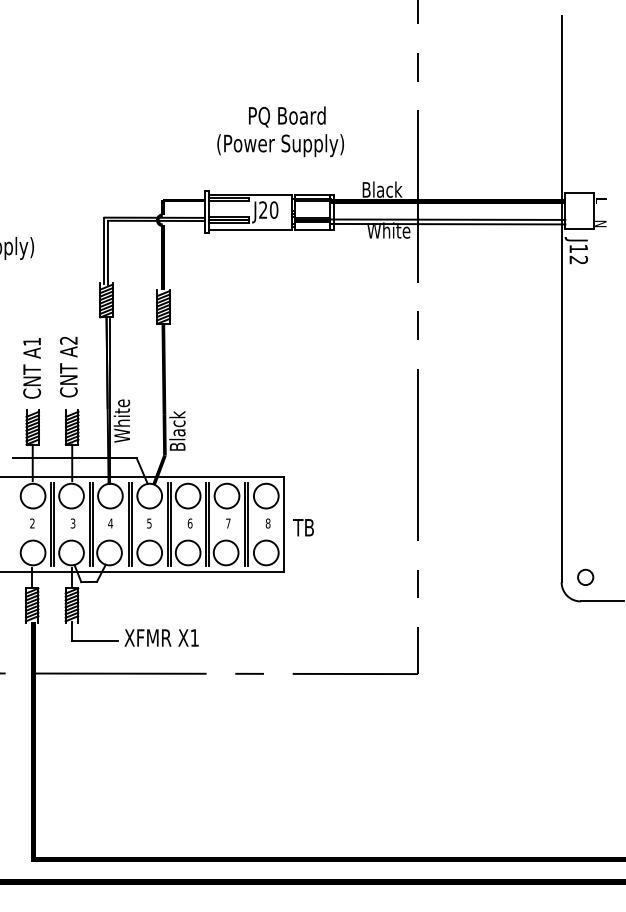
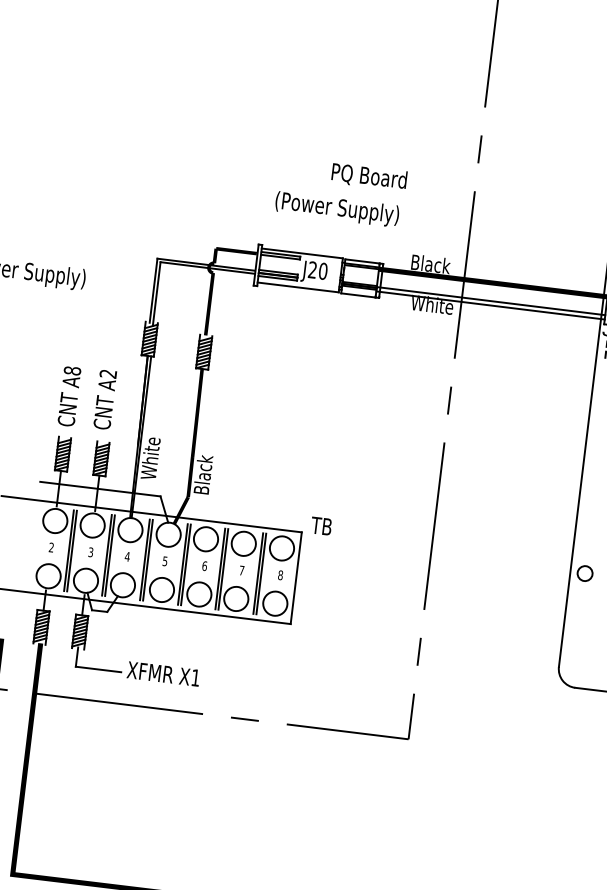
text: (287, 116) -> (369, 176), moved
text: (32, 341) -> (72, 370), A1 -> A8
text: (303, 527) -> (321, 525), moved
circle: (585, 576) -> (585, 572), moved

